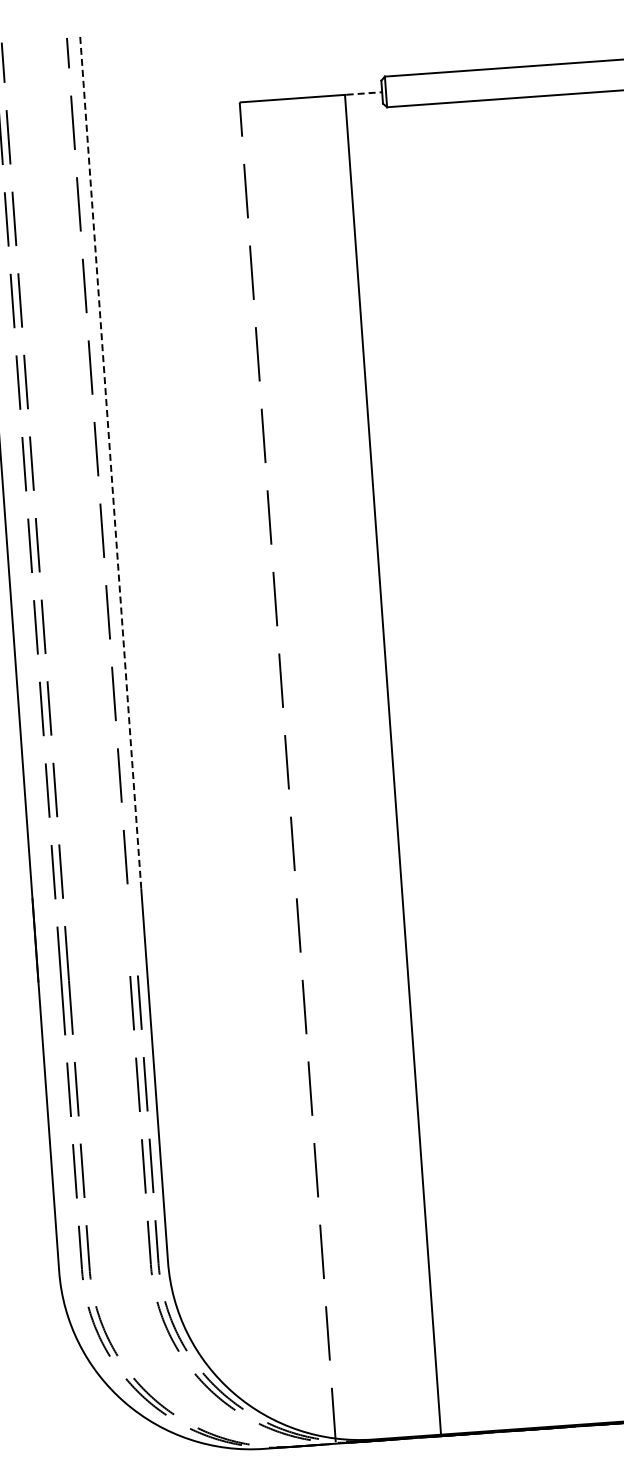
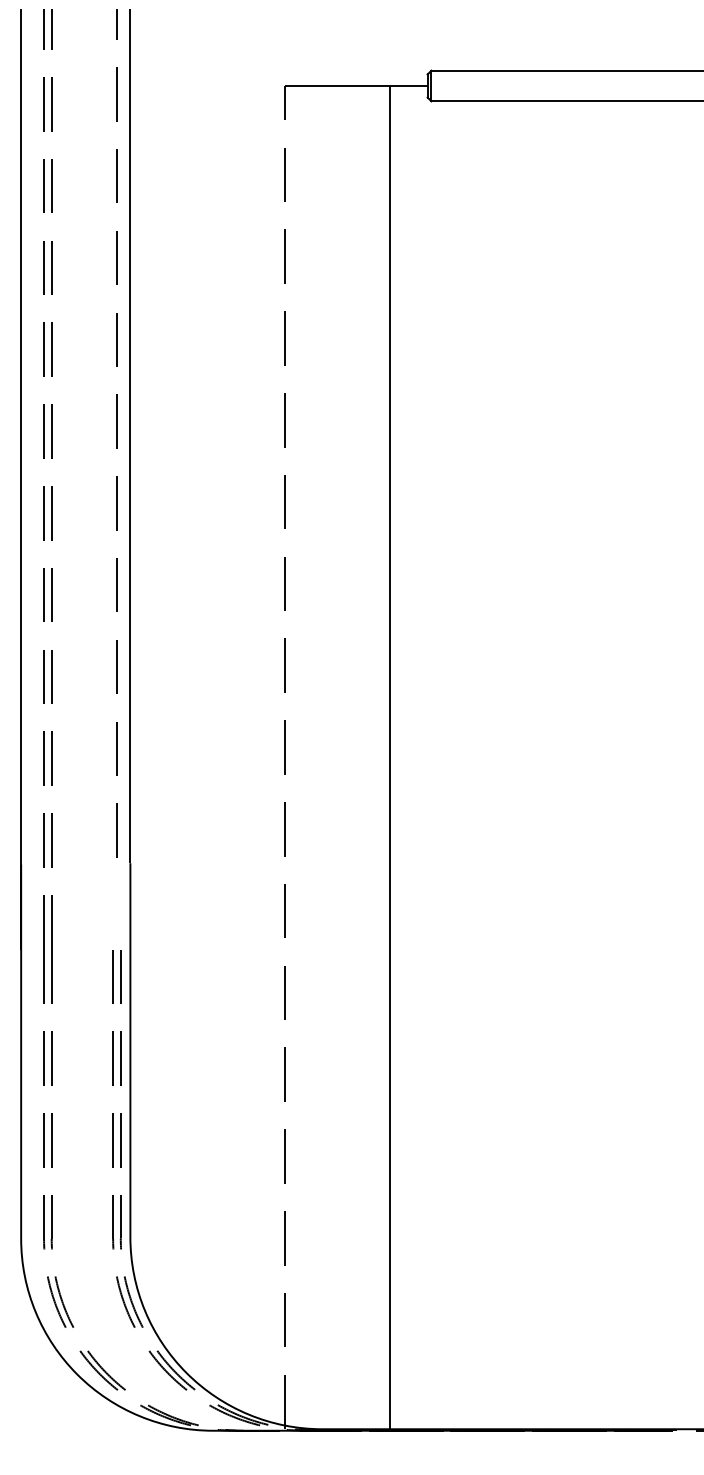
line: (364, 94) -> (409, 86), dashed -> solid
line: (110, 463) -> (130, 436), dashed -> solid

